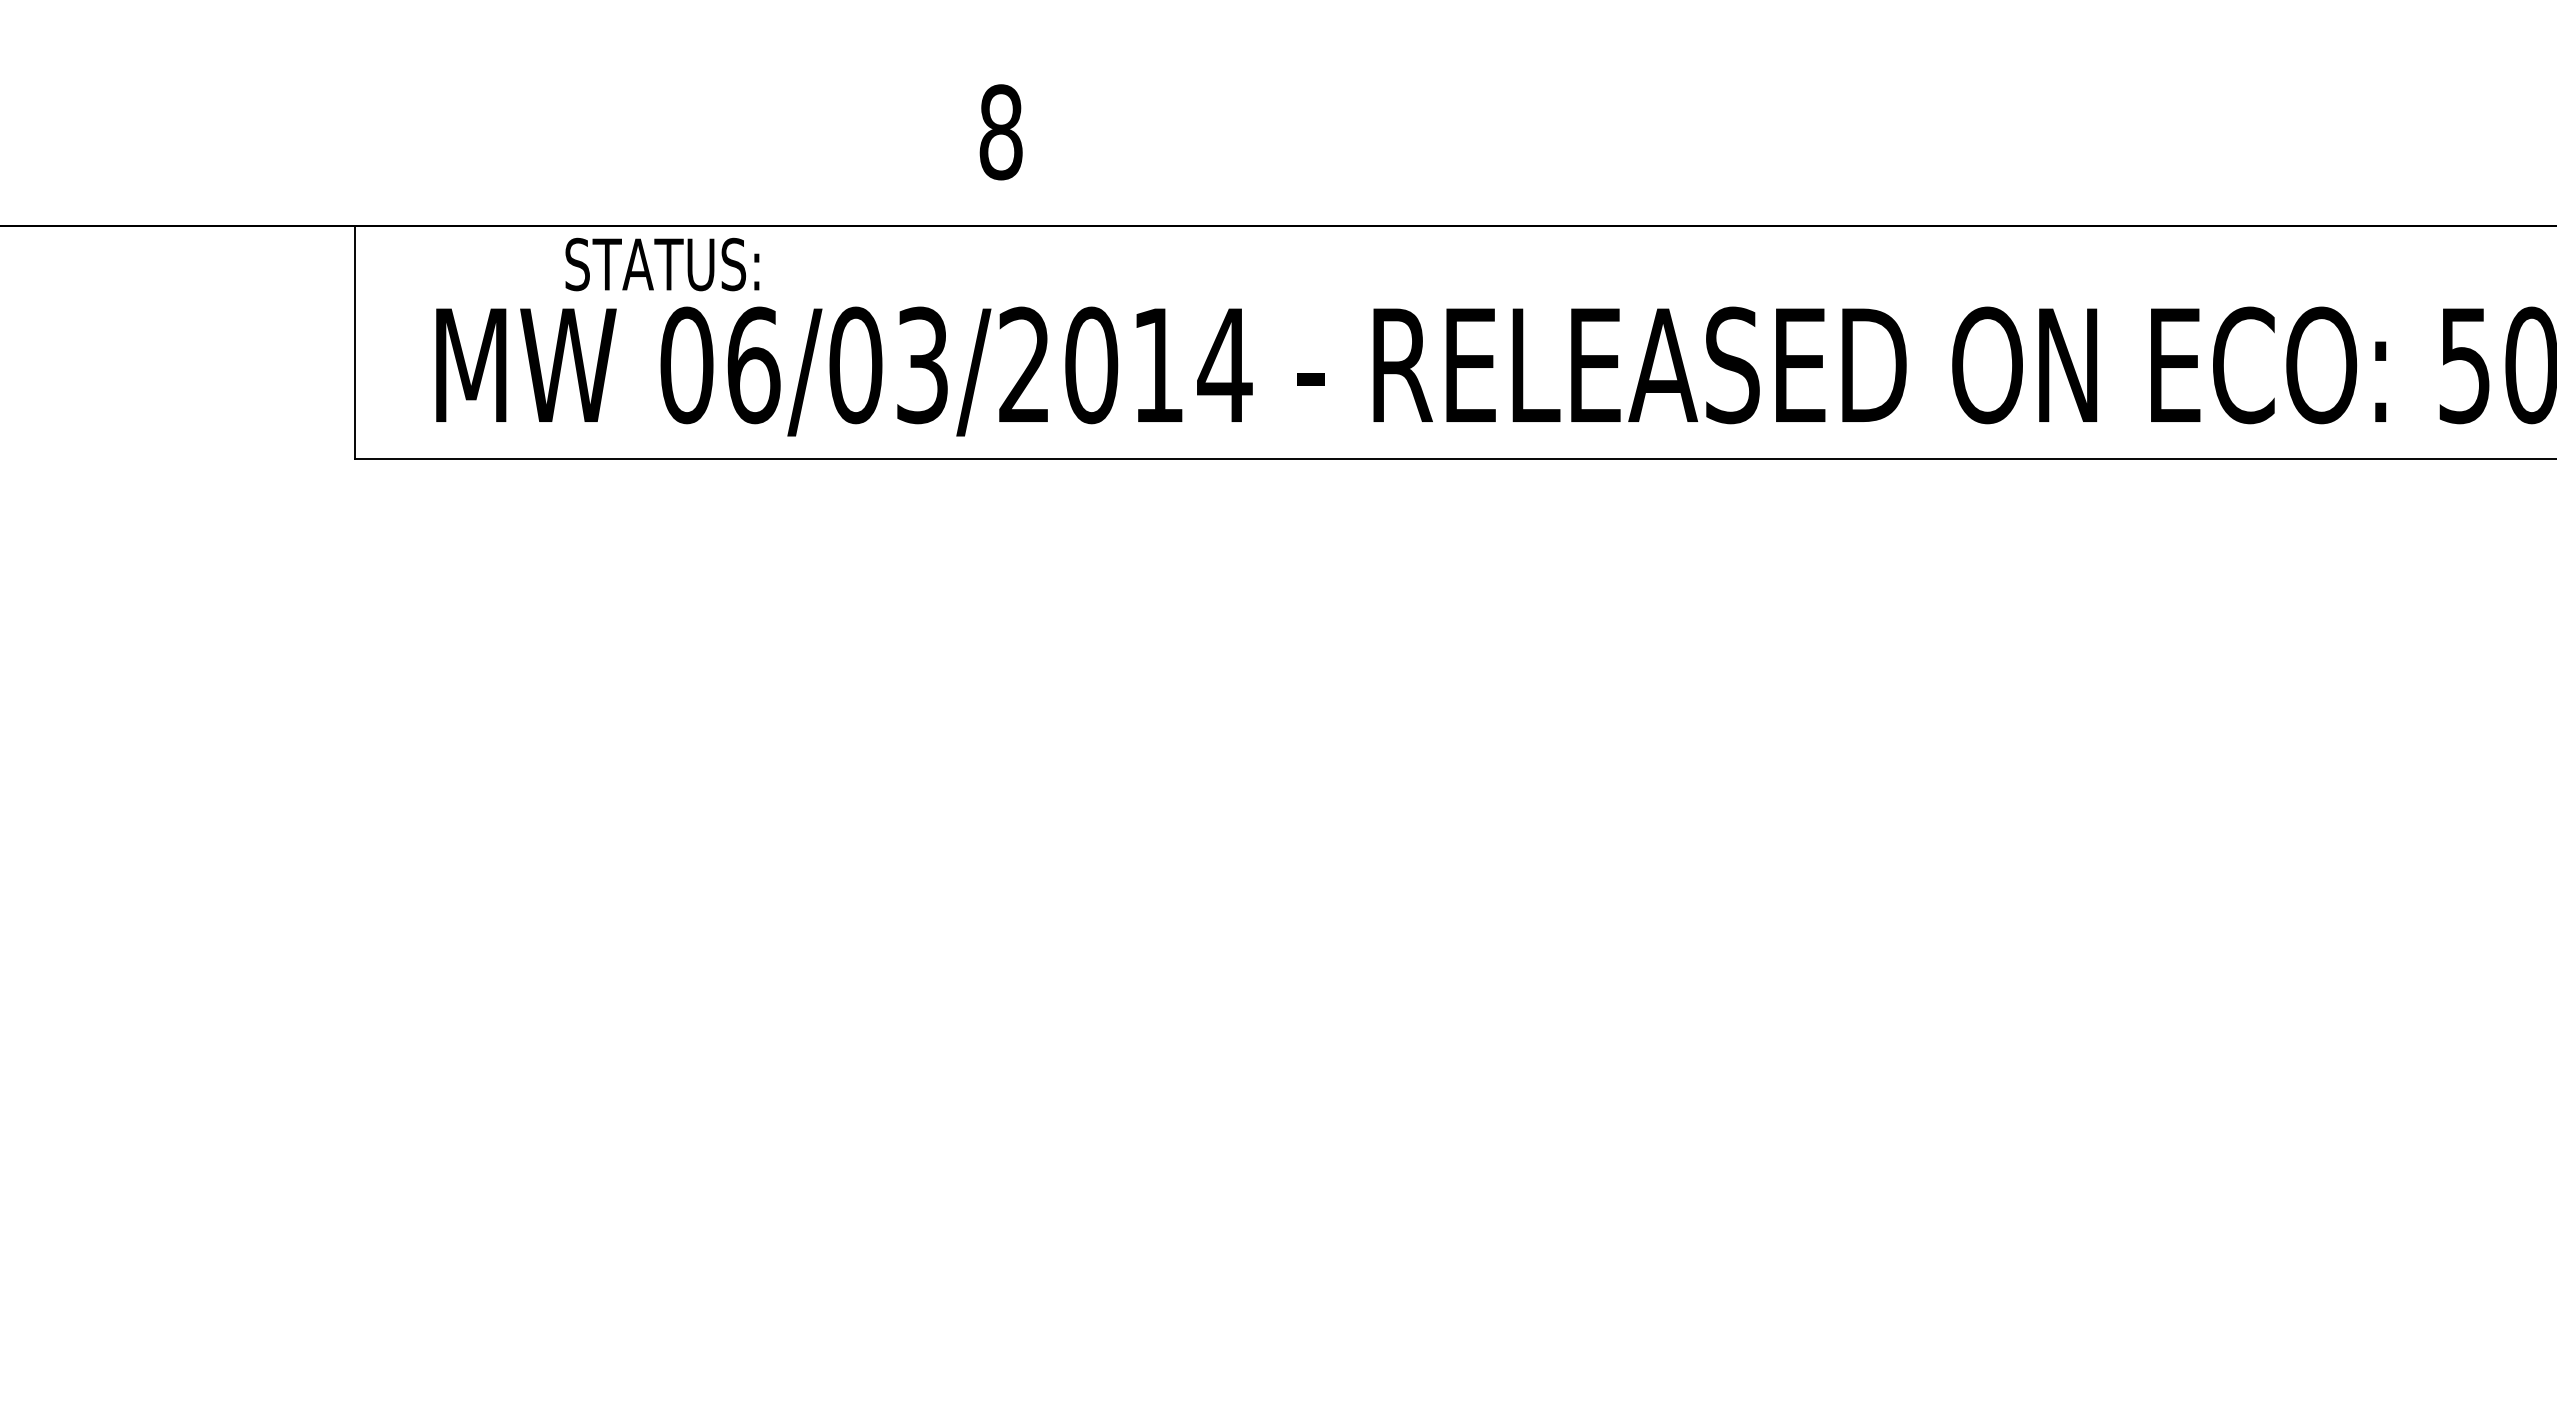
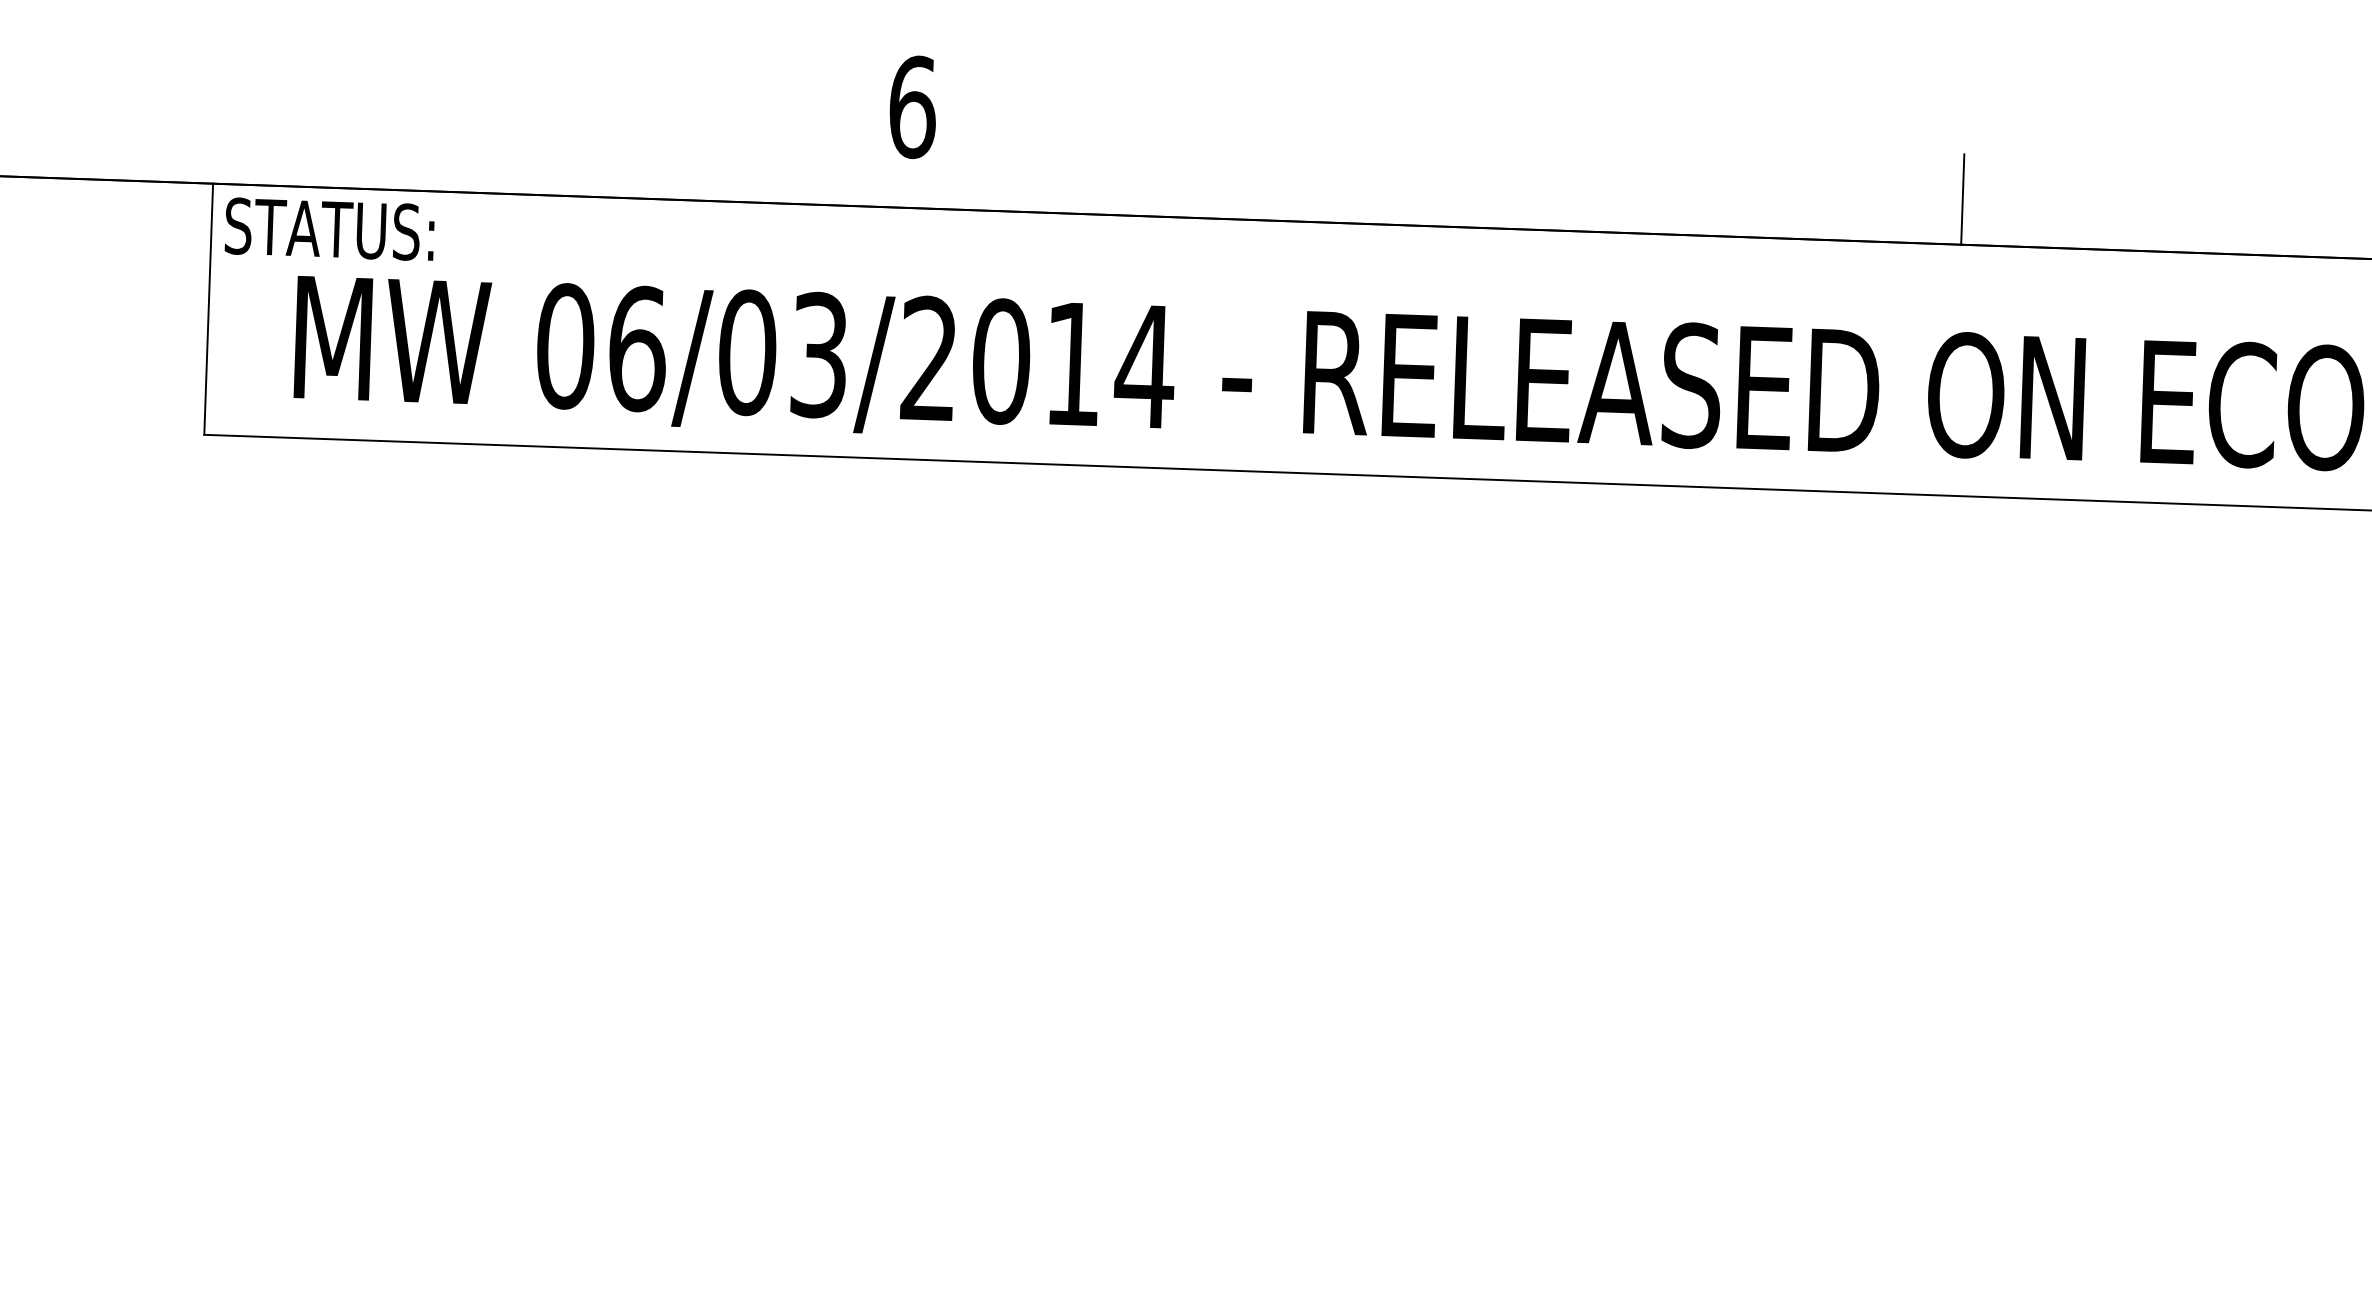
text: (1001, 132) -> (913, 107), 8 -> 6
line: (1978, 183) -> (1963, 199), added
text: (662, 264) -> (329, 229), moved

